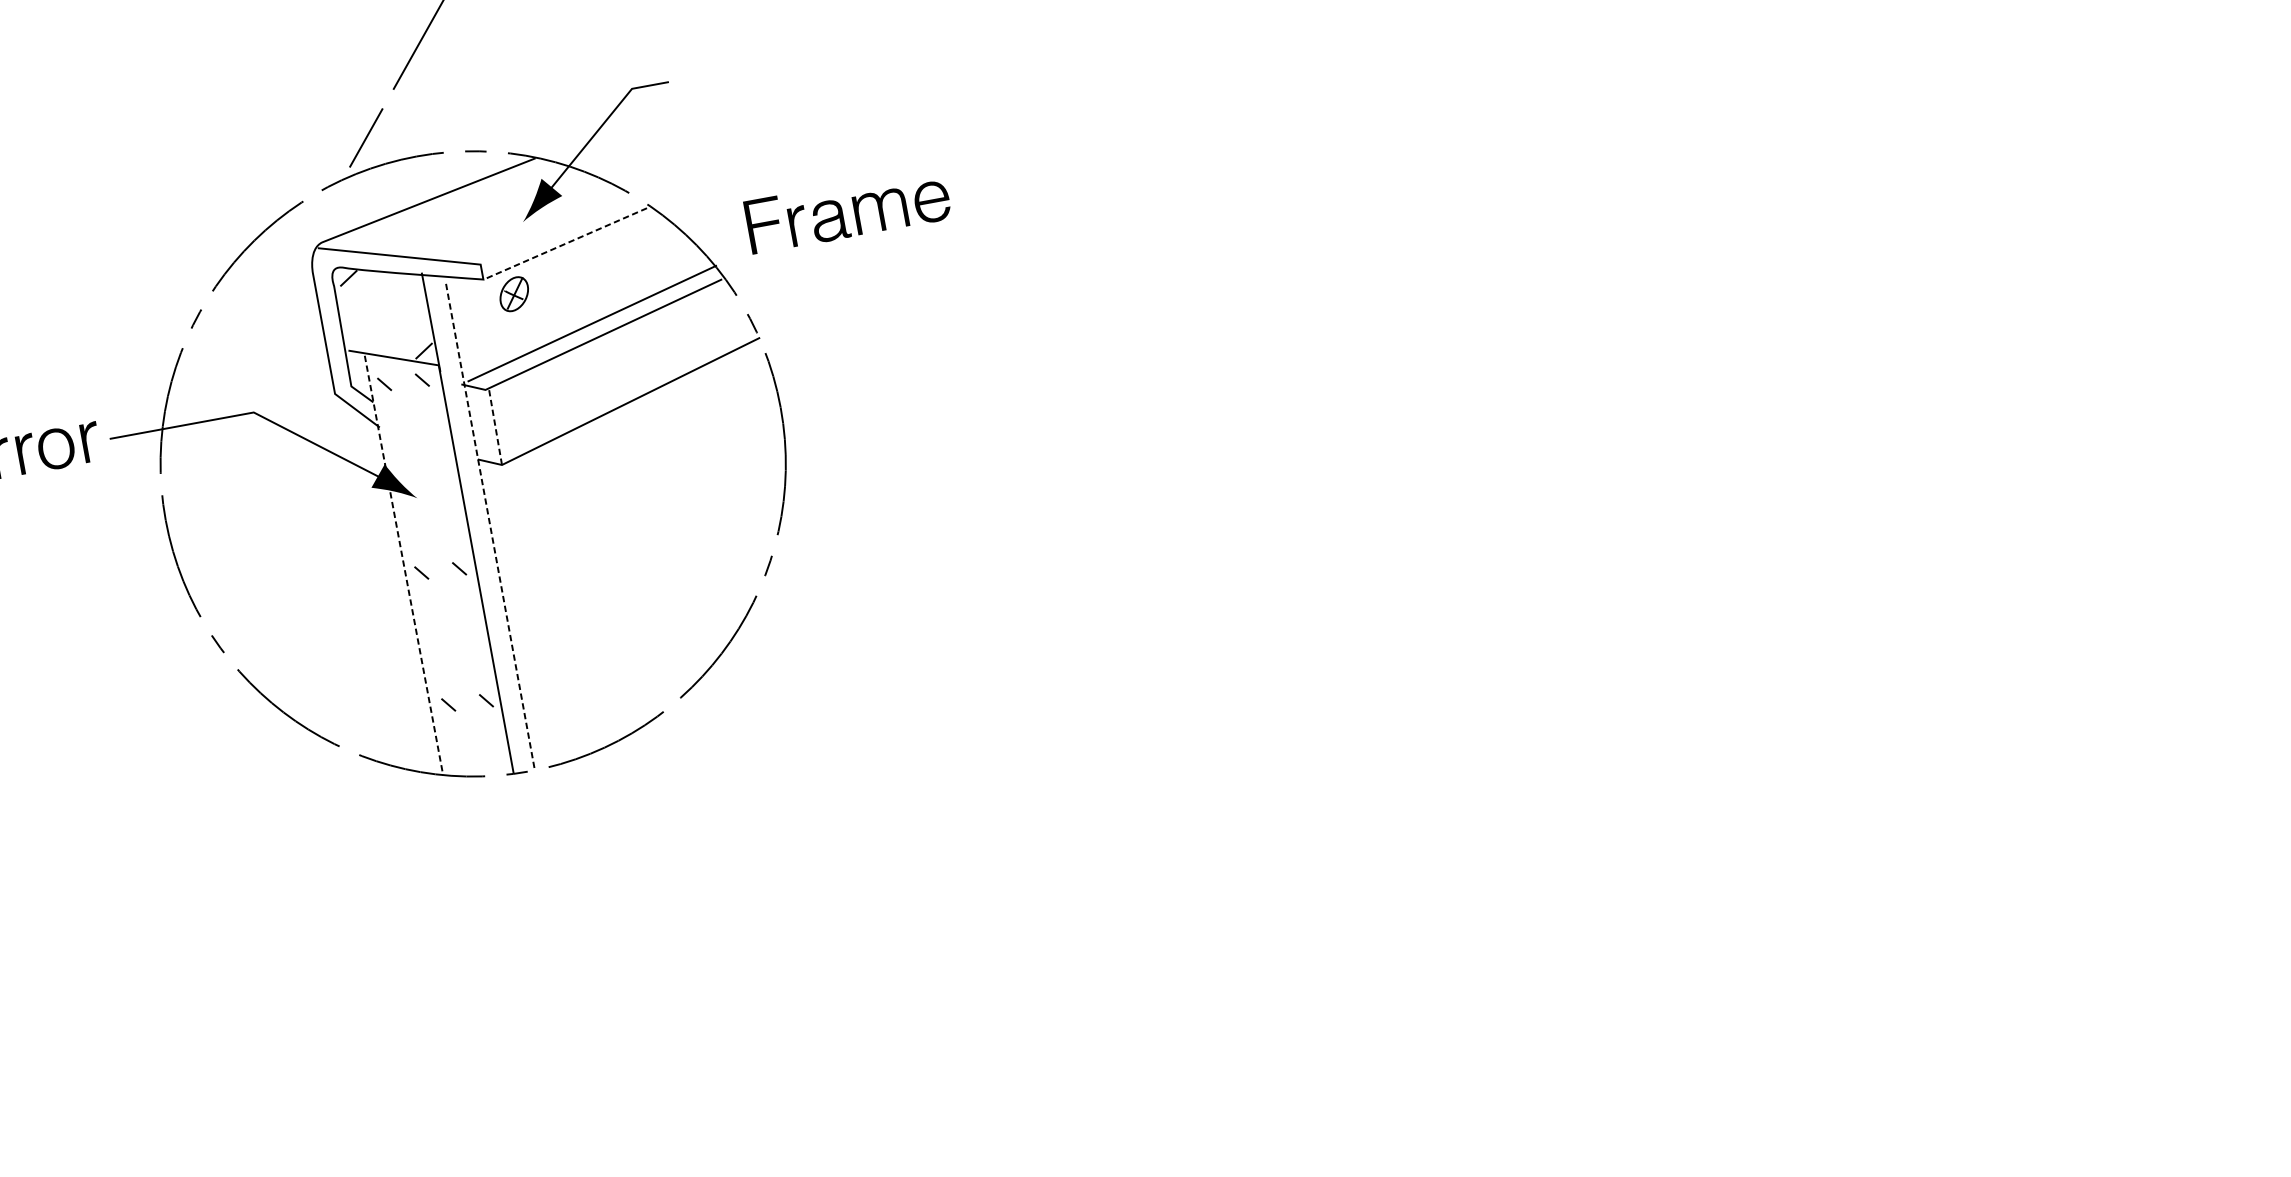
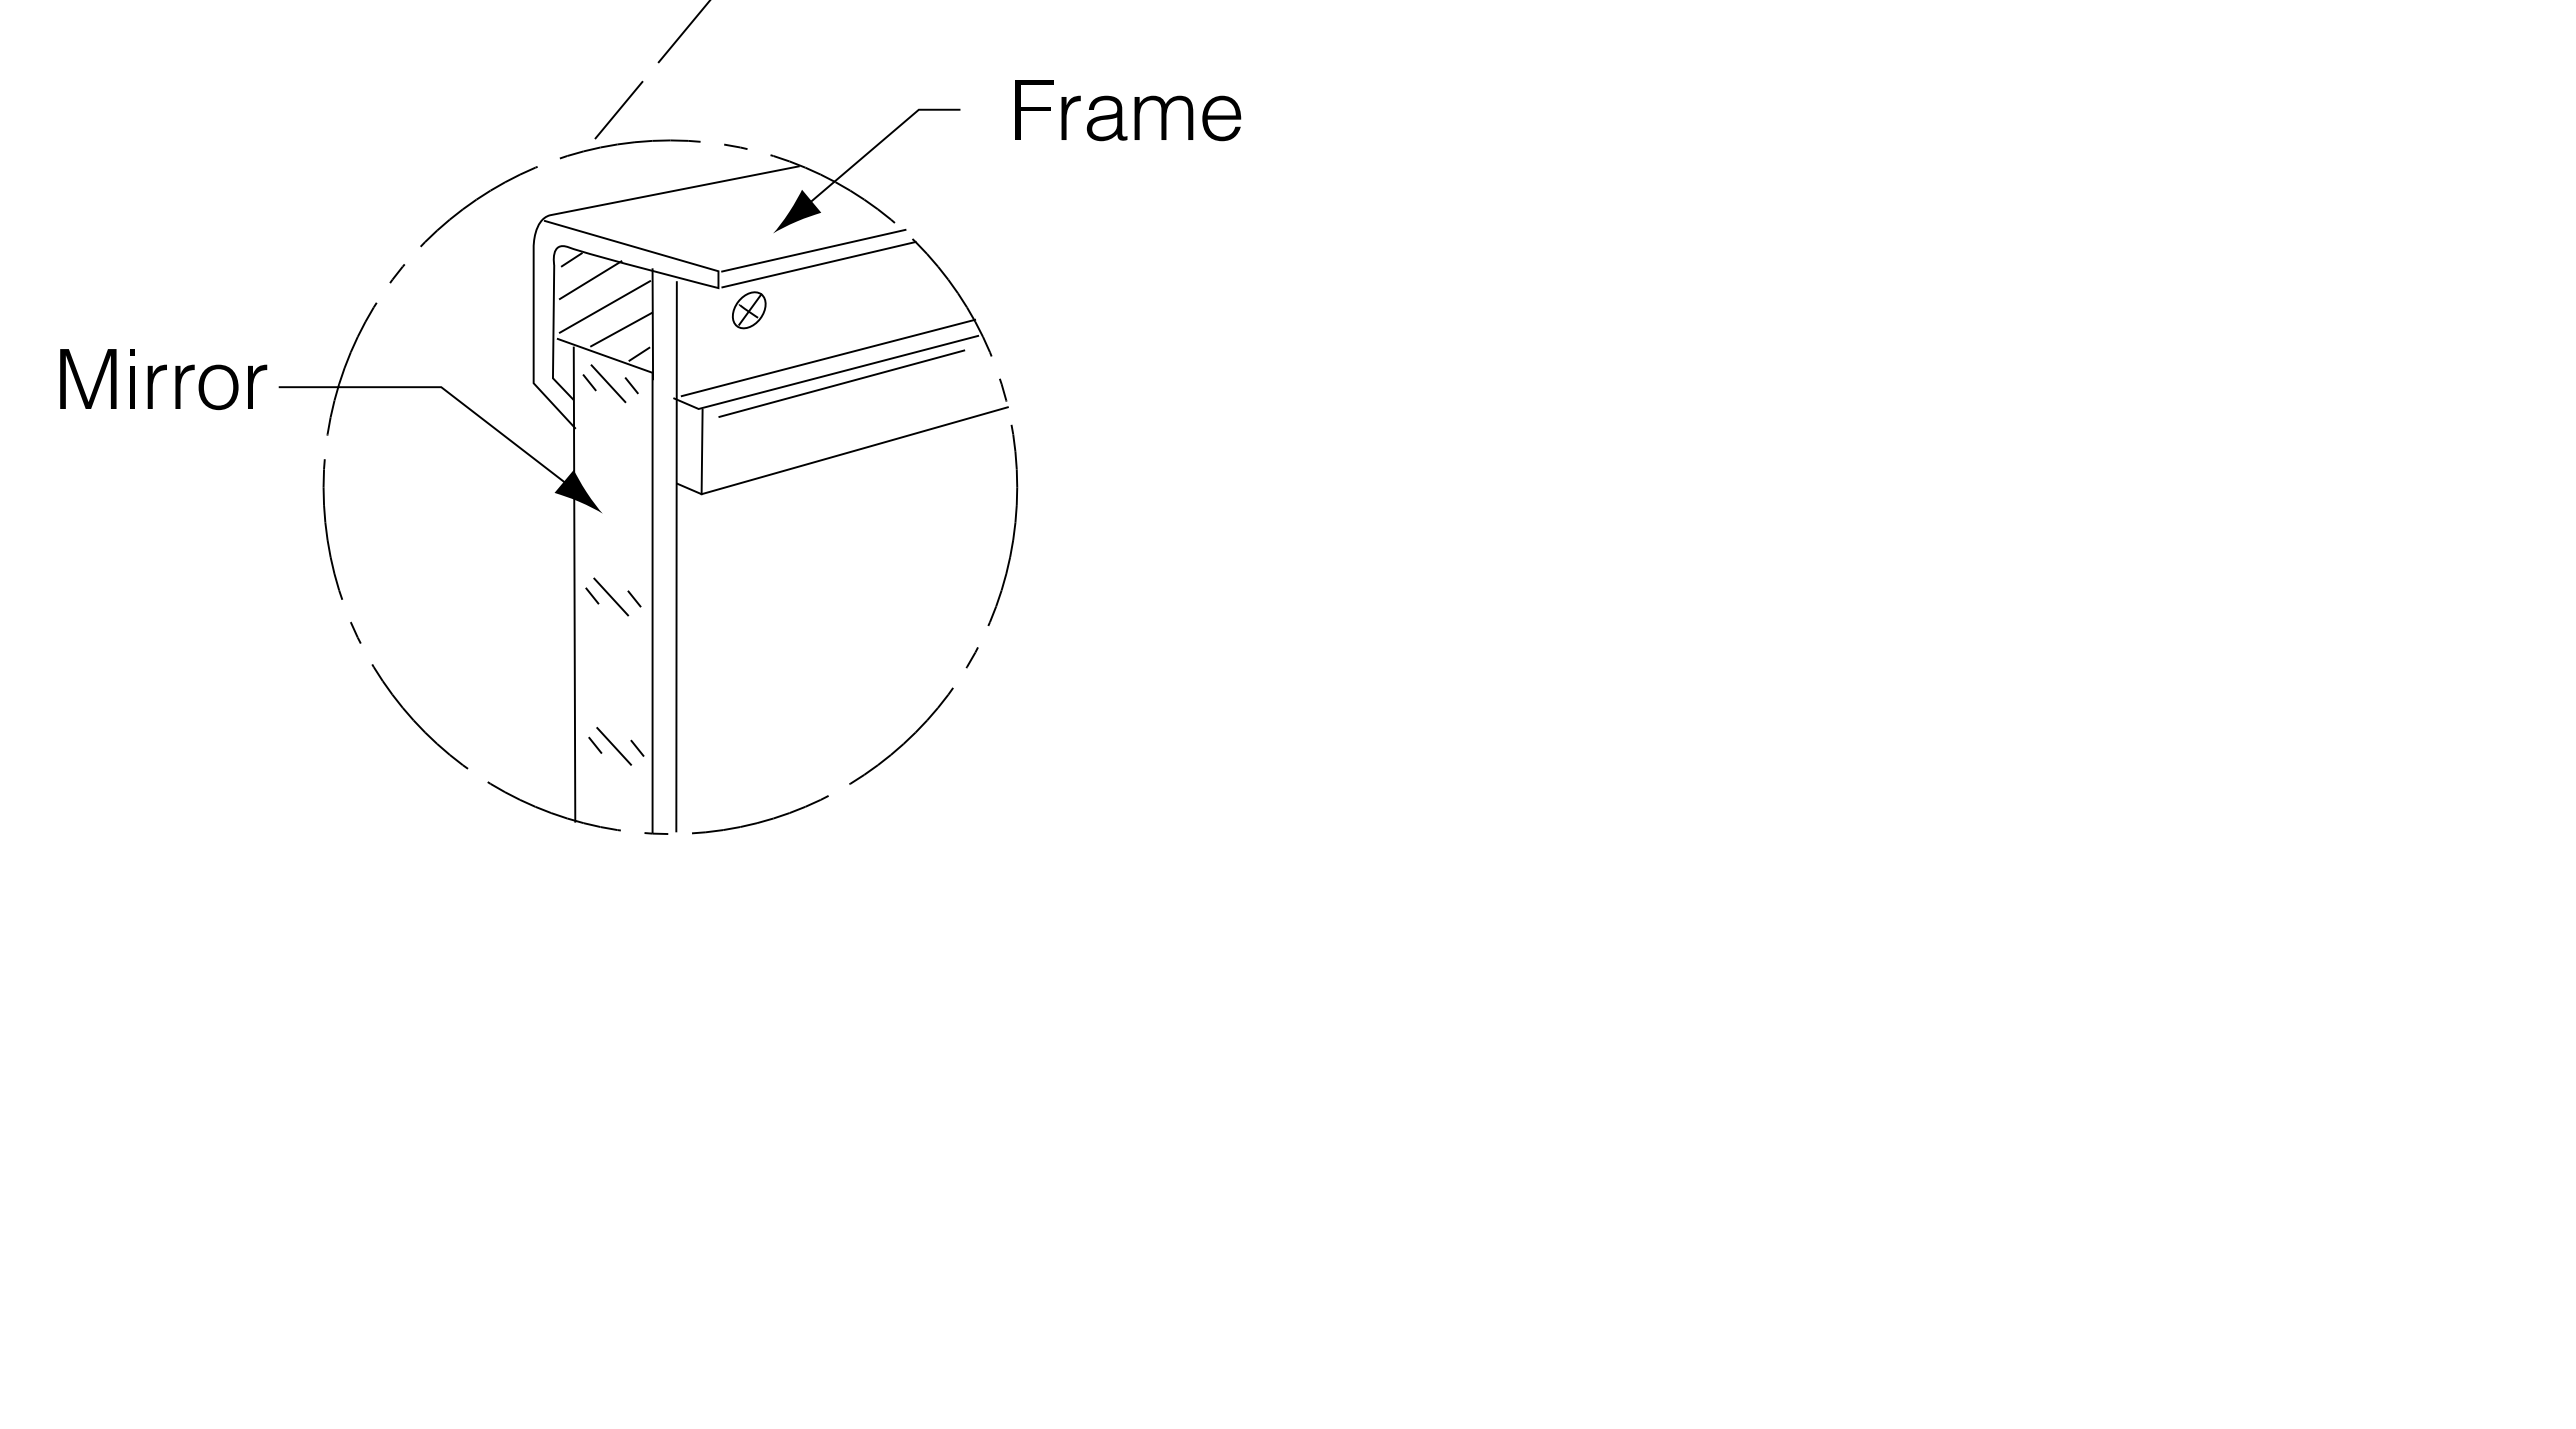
part: (848, 210) -> (1128, 110), moved
line: (561, 230) -> (813, 250), added
line: (569, 242) -> (819, 264), dashed -> solid
line: (368, 293) -> (590, 280), added
line: (385, 314) -> (604, 306), added
line: (404, 332) -> (621, 329), added
line: (608, 344) -> (841, 383), added
line: (401, 382) -> (608, 383), added
line: (496, 427) -> (702, 452), dashed -> solid
line: (489, 524) -> (676, 556), dashed -> solid
line: (404, 566) -> (574, 585), dashed -> solid
line: (438, 570) -> (611, 596), added
line: (465, 702) -> (614, 746), added

